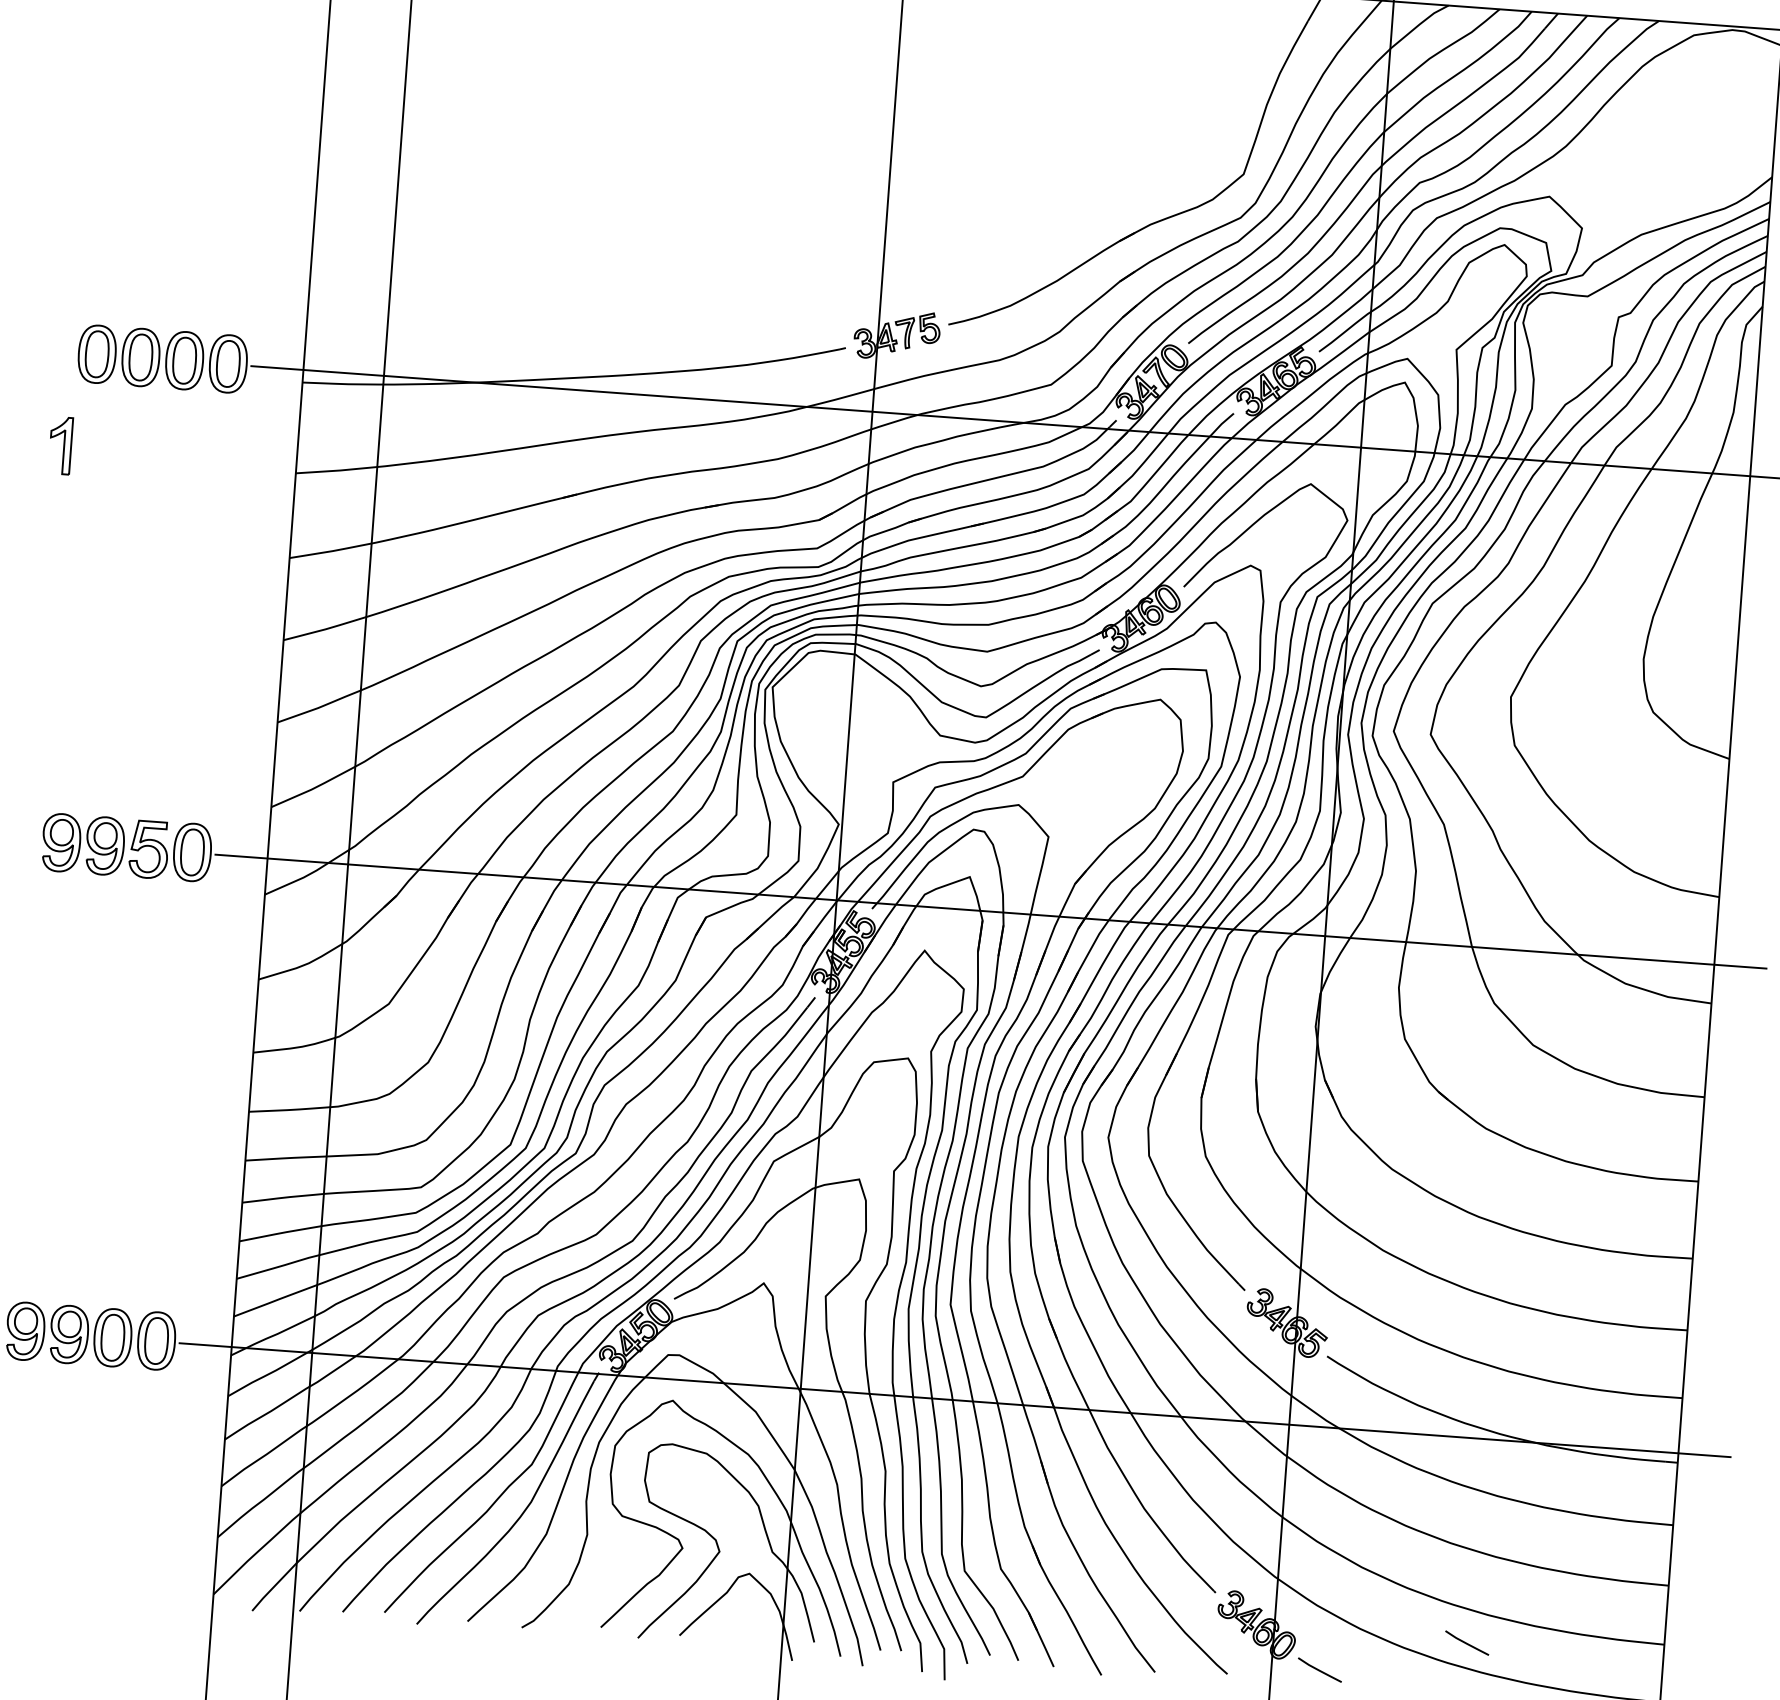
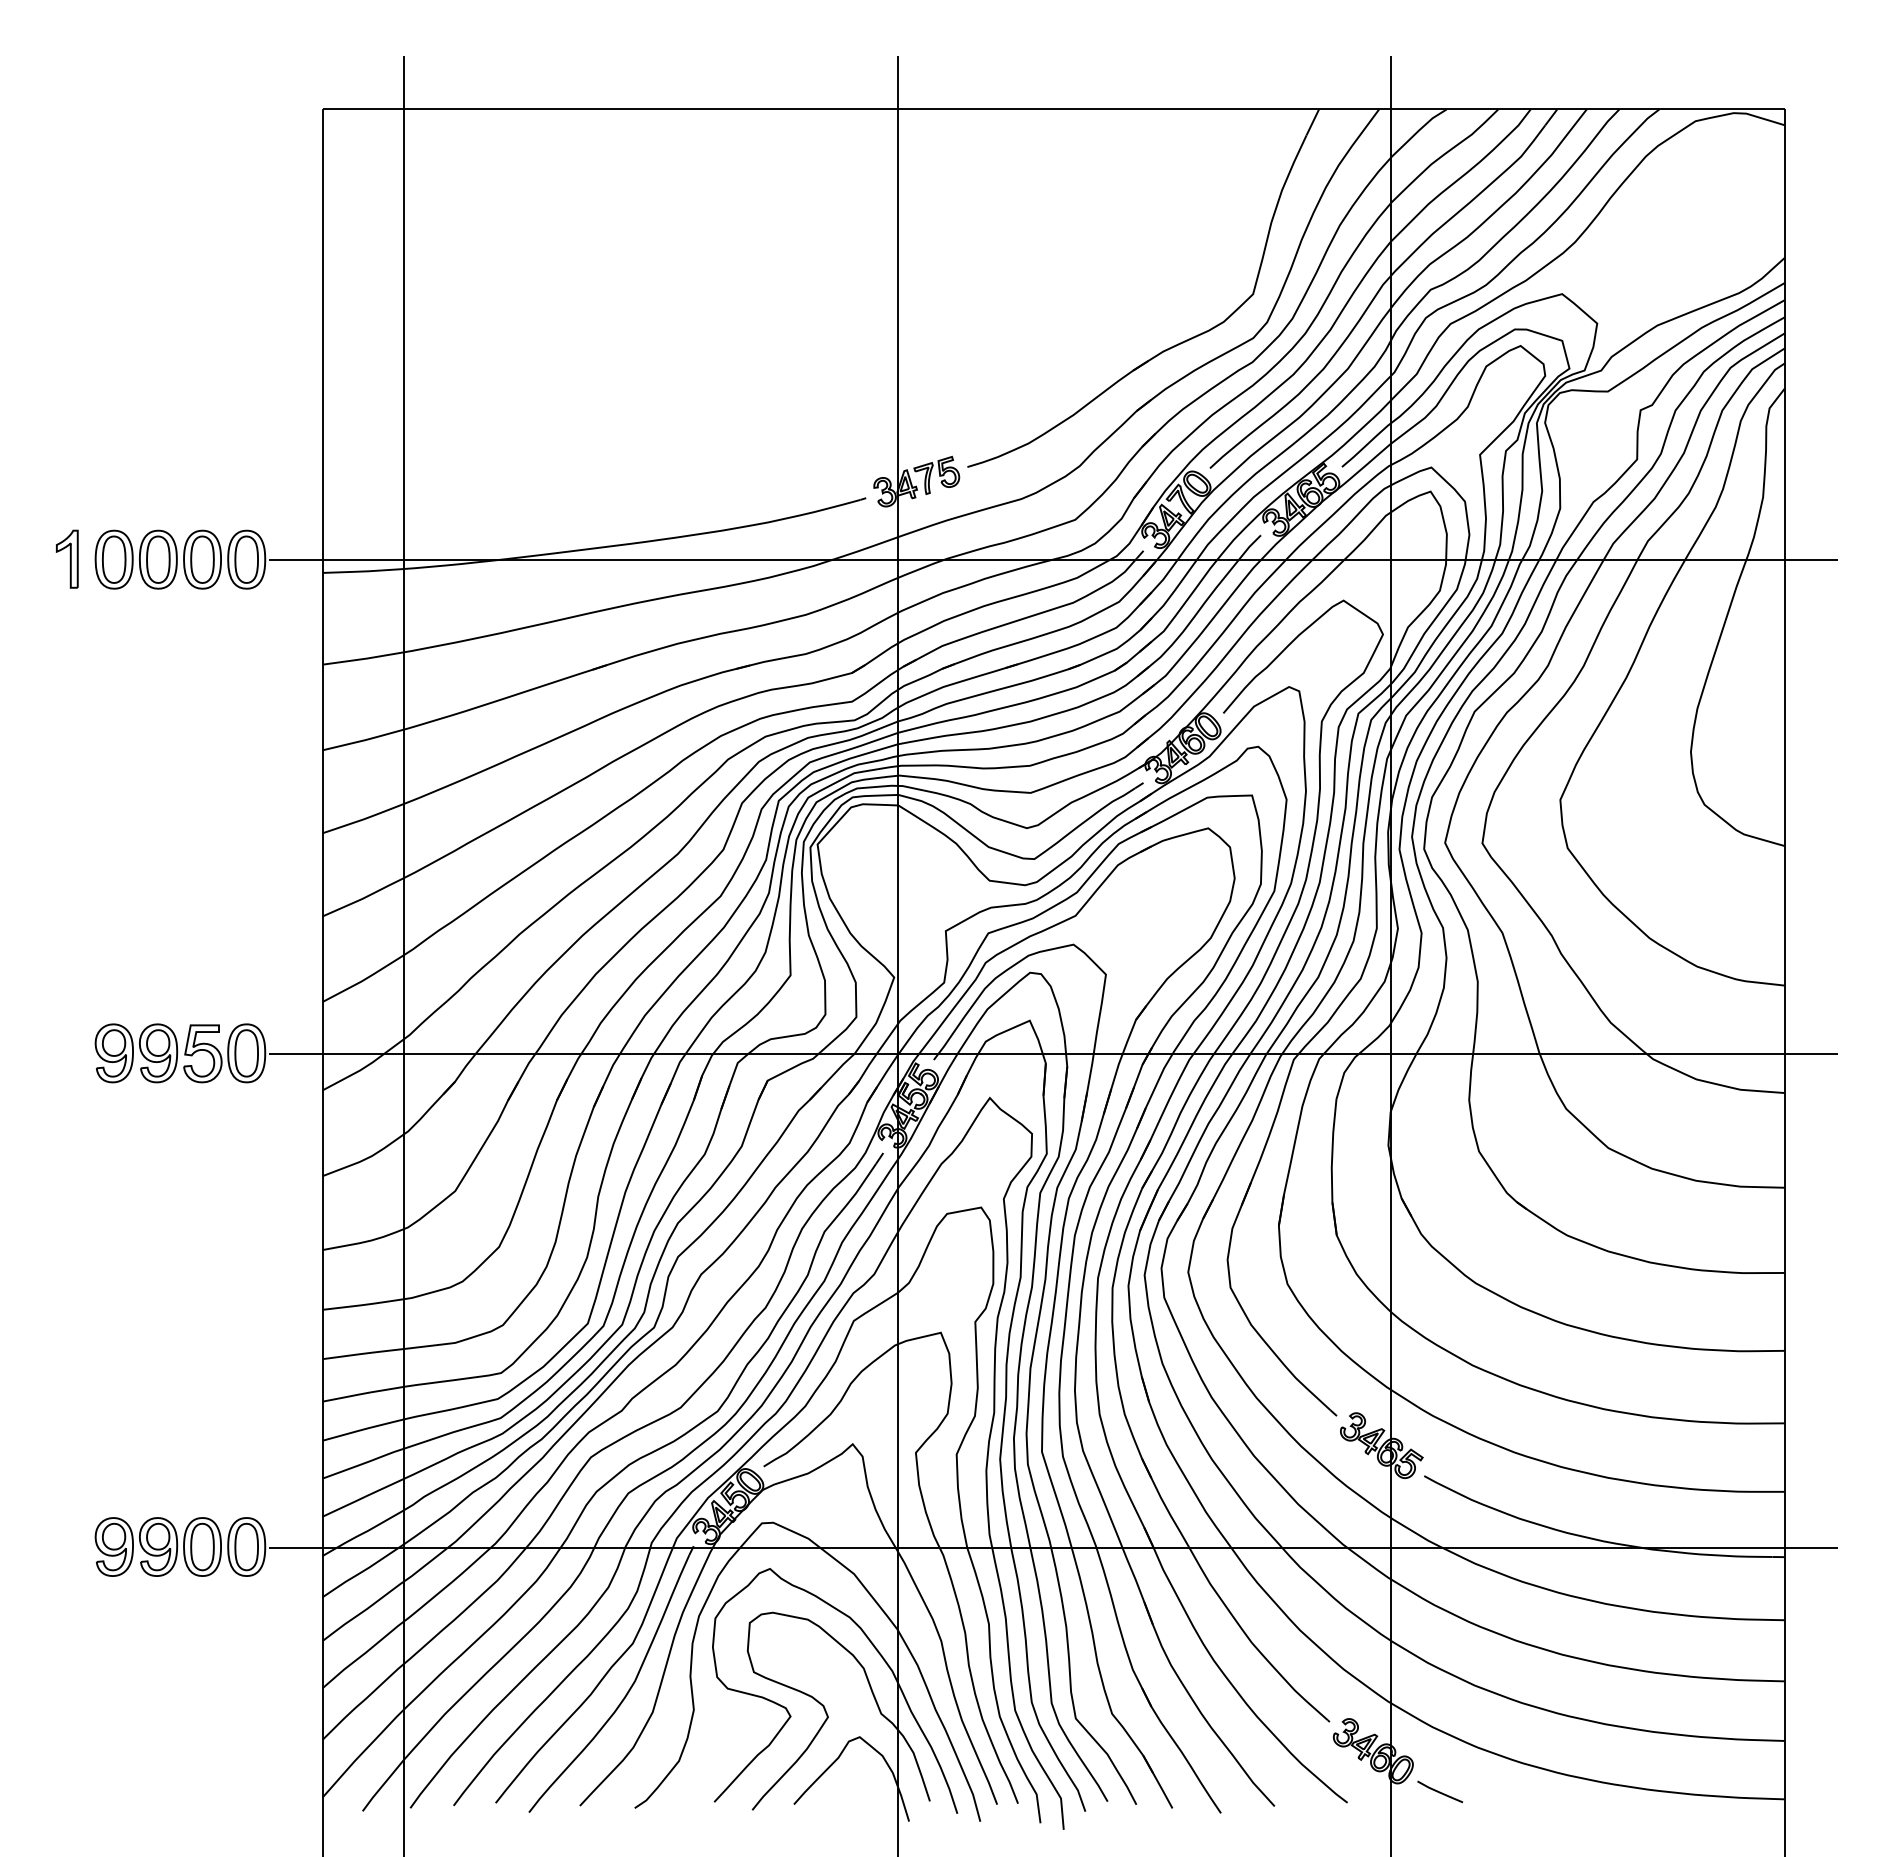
part: (61, 444) -> (67, 558), moved
line: (1467, 1642) -> (1586, 1753), removed

